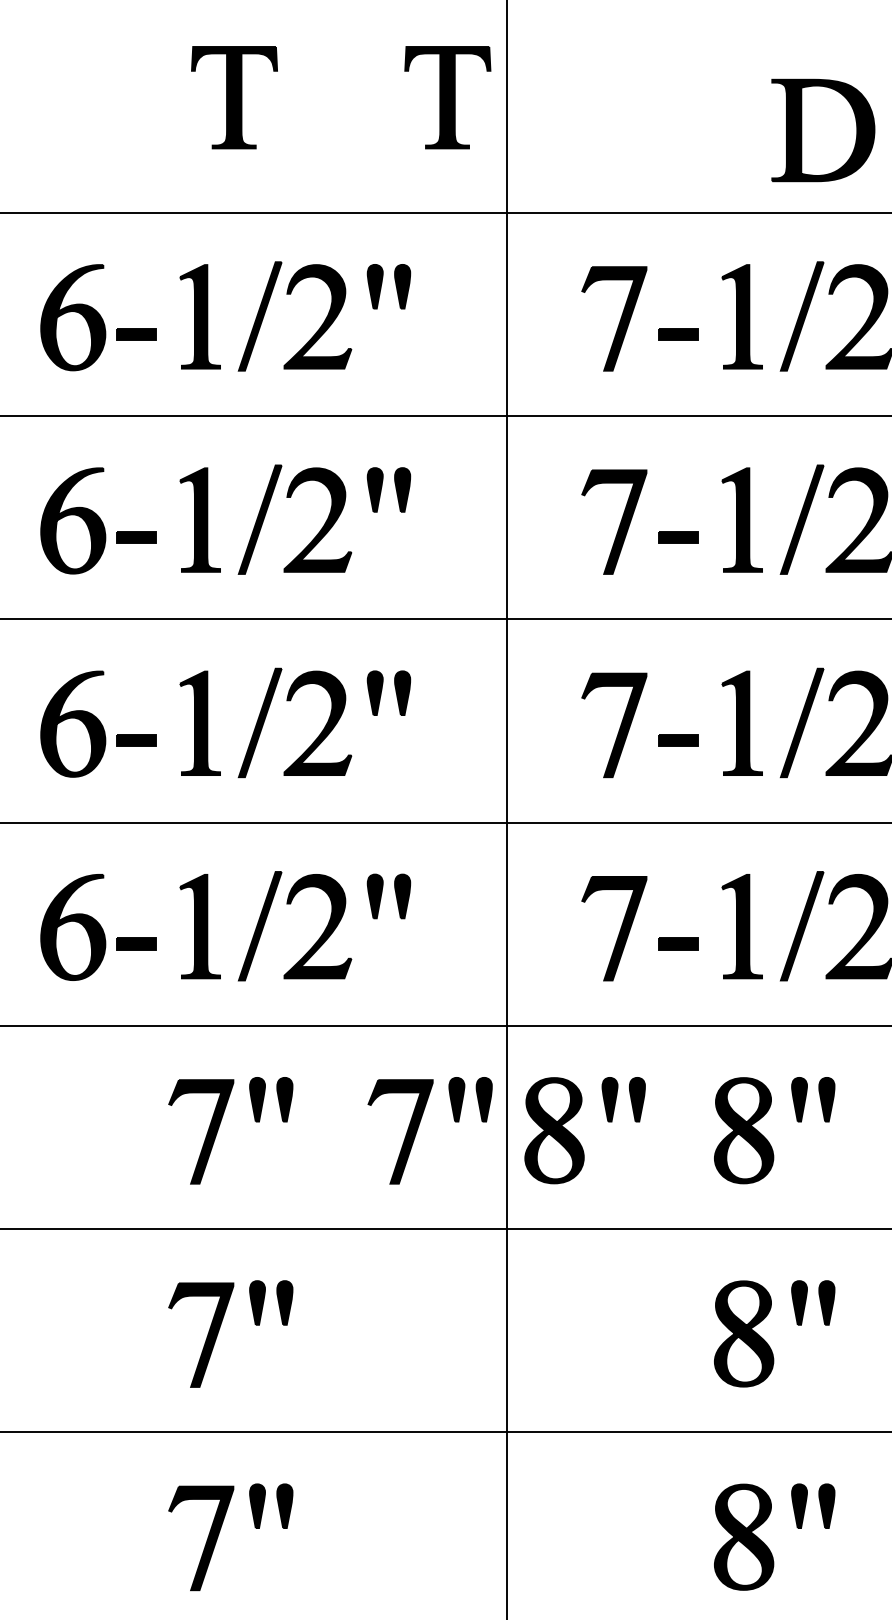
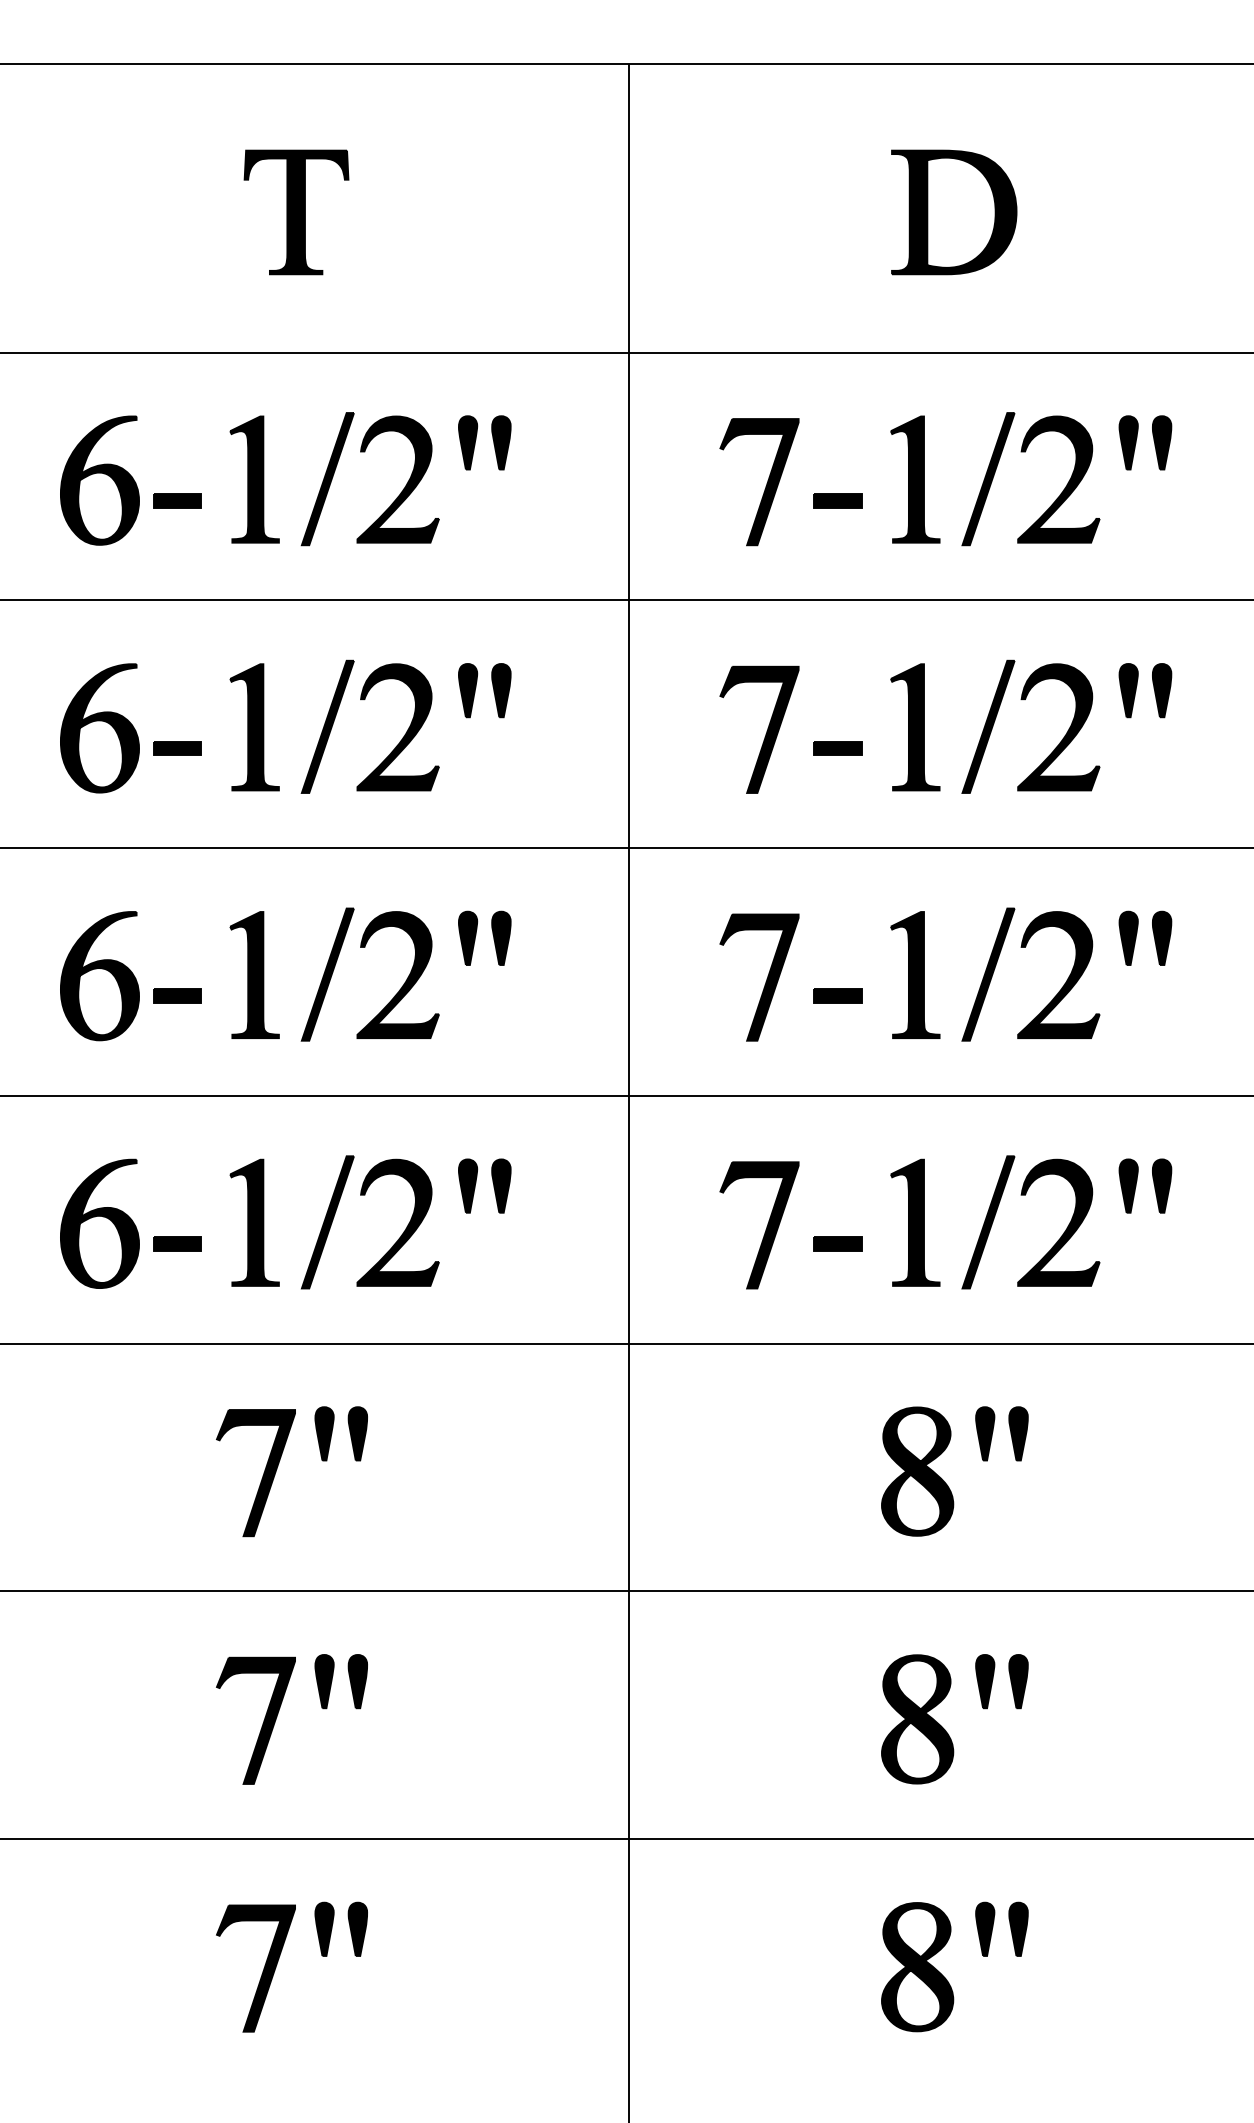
part: (447, 97) -> (556, 212), removed
part: (823, 130) -> (954, 212), moved
part: (419, 1126) -> (521, 1466), removed
part: (576, 1137) -> (713, 1480), removed

